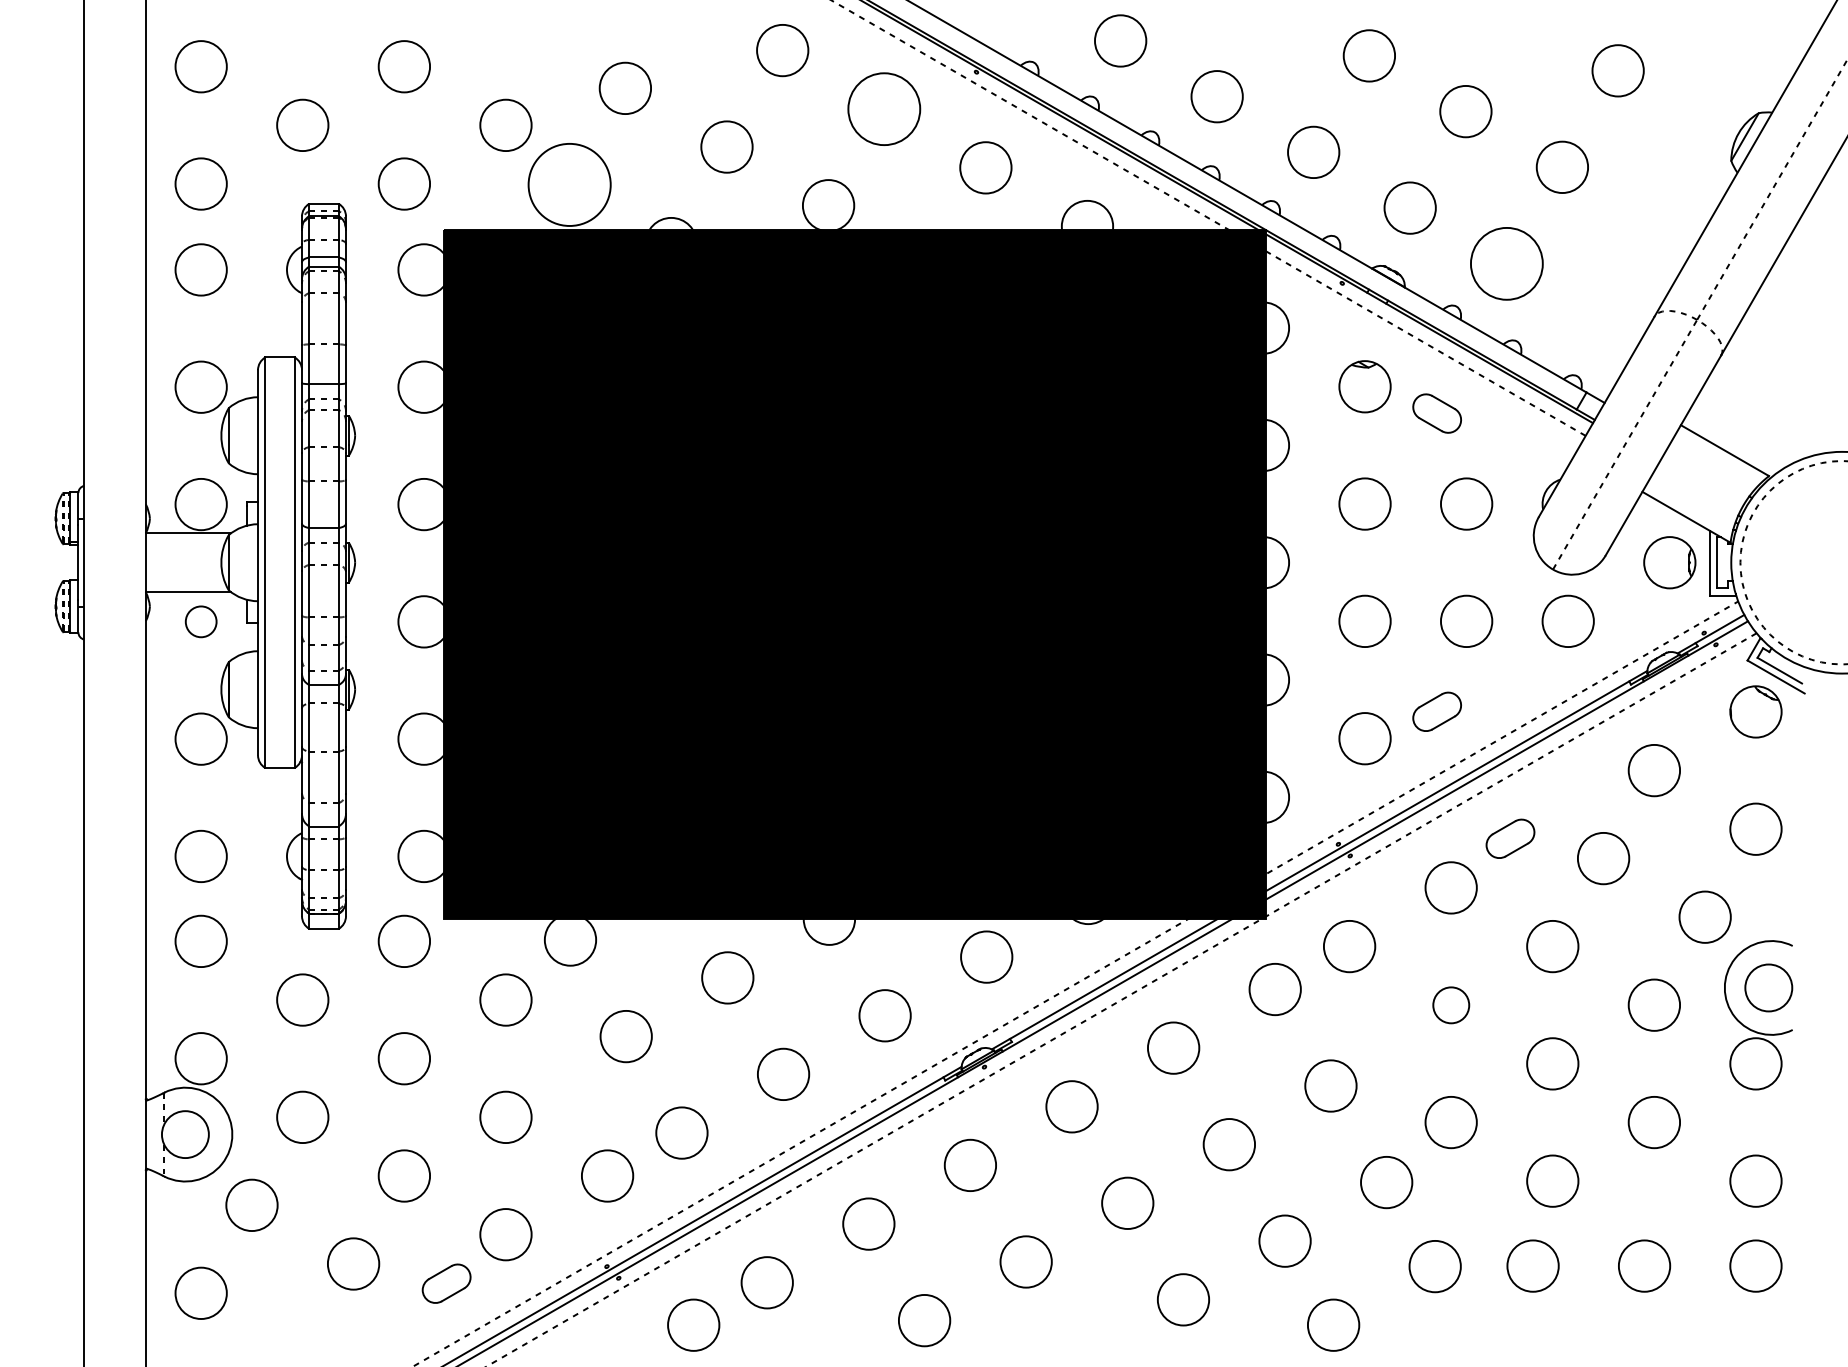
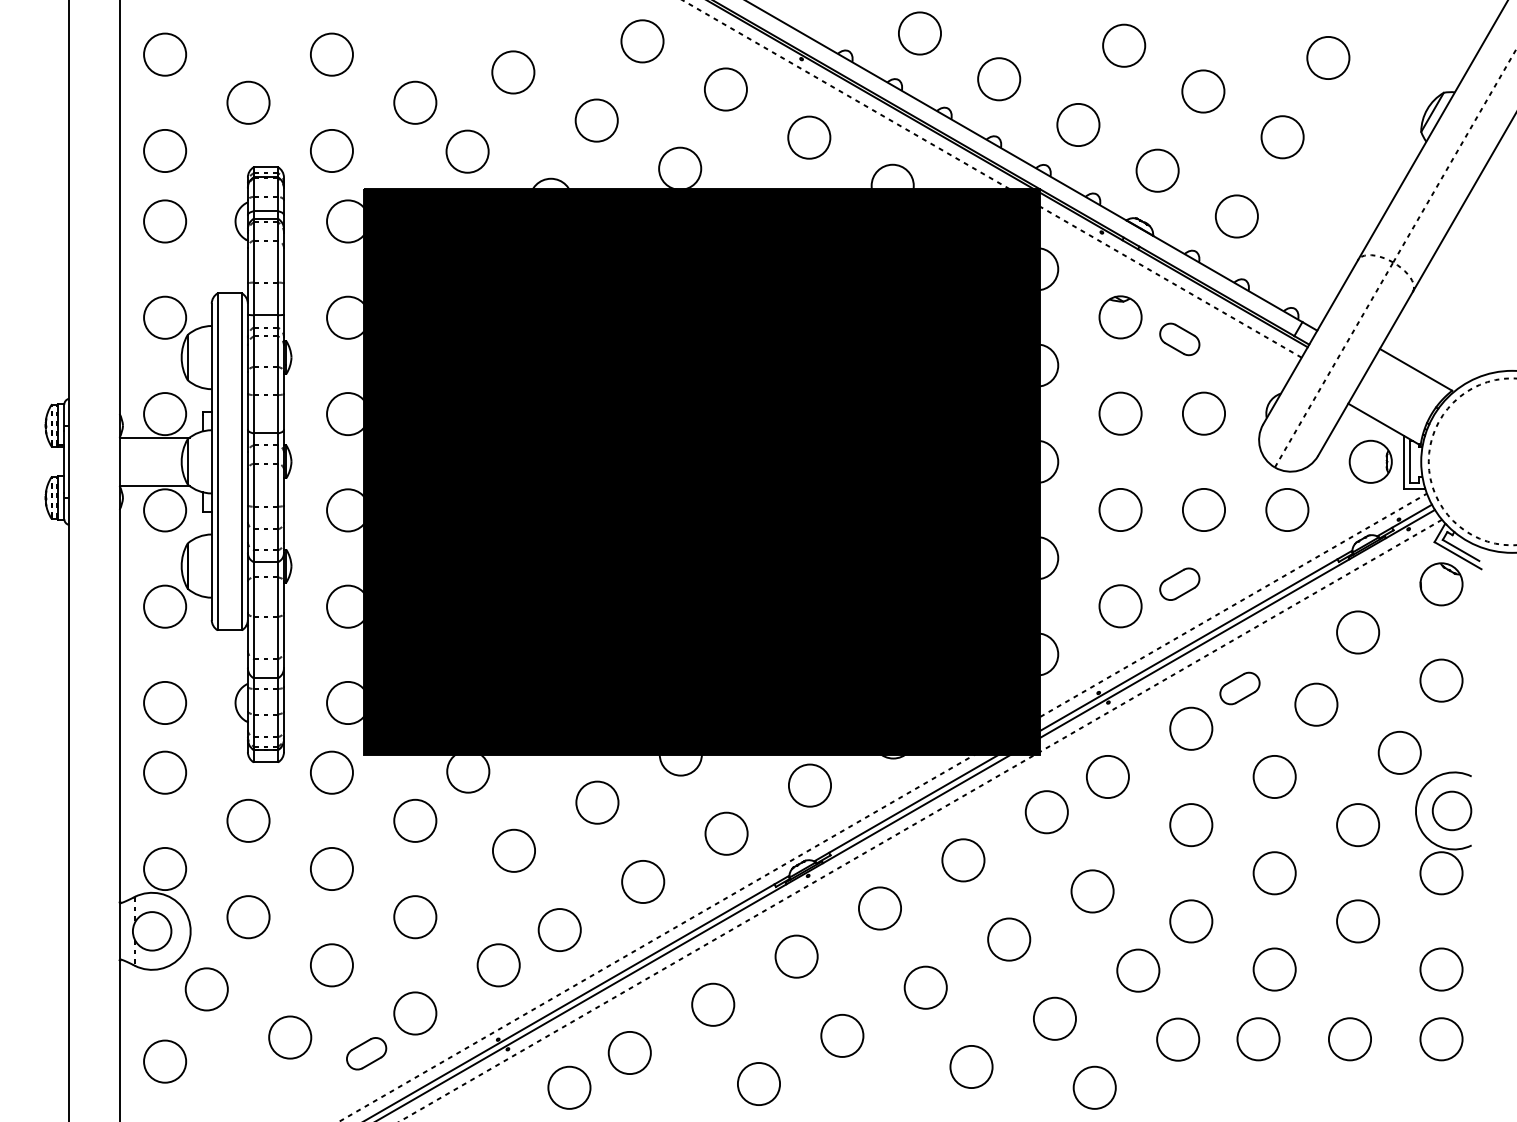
circle: (883, 109) -> (725, 89), size x0.71
circle: (569, 184) -> (467, 151), size x0.62
circle: (1506, 263) -> (1236, 216), size x0.71
circle: (201, 621) -> (165, 510), size x1.67
circle: (1451, 1005) -> (1191, 825), size x1.43

